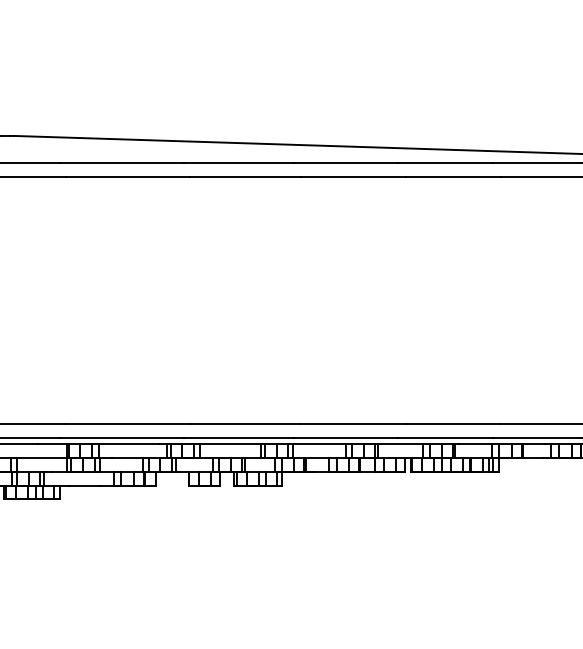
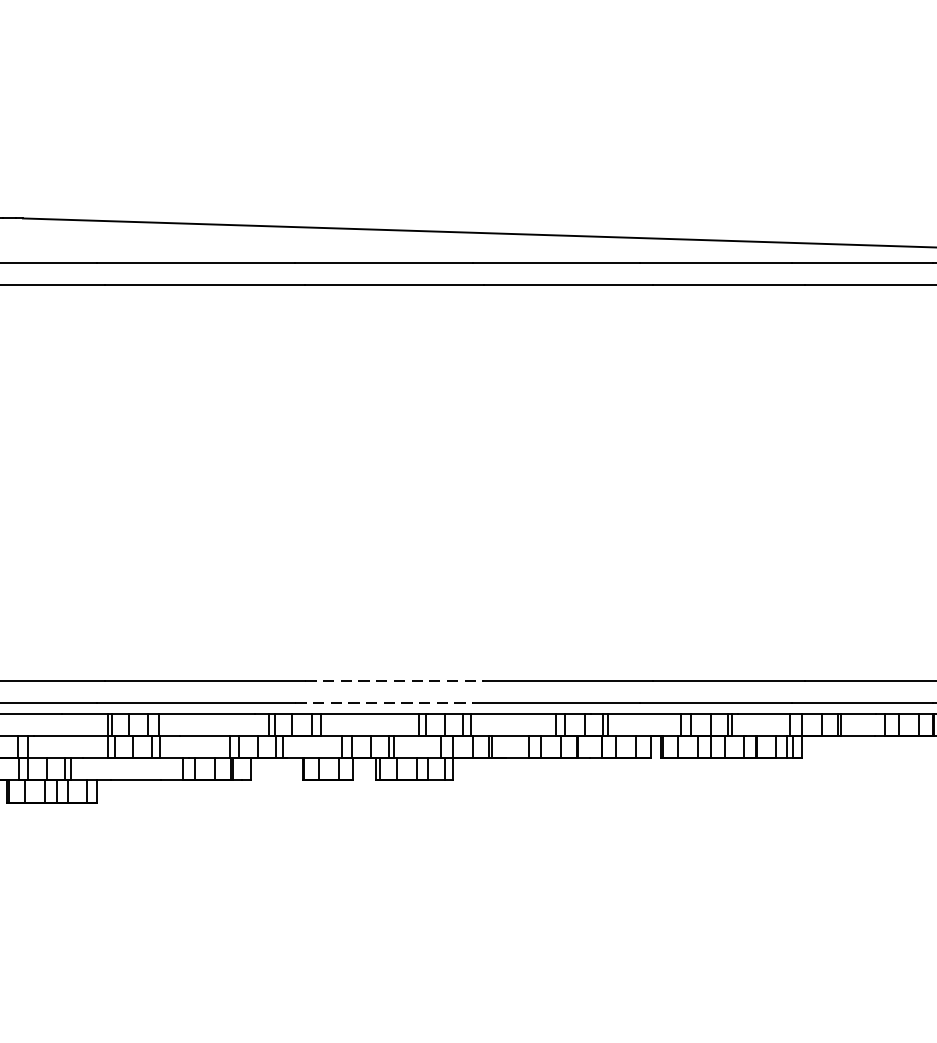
line: (245, 423) -> (394, 680), solid -> dashed
line: (239, 437) -> (384, 703), solid -> dashed

